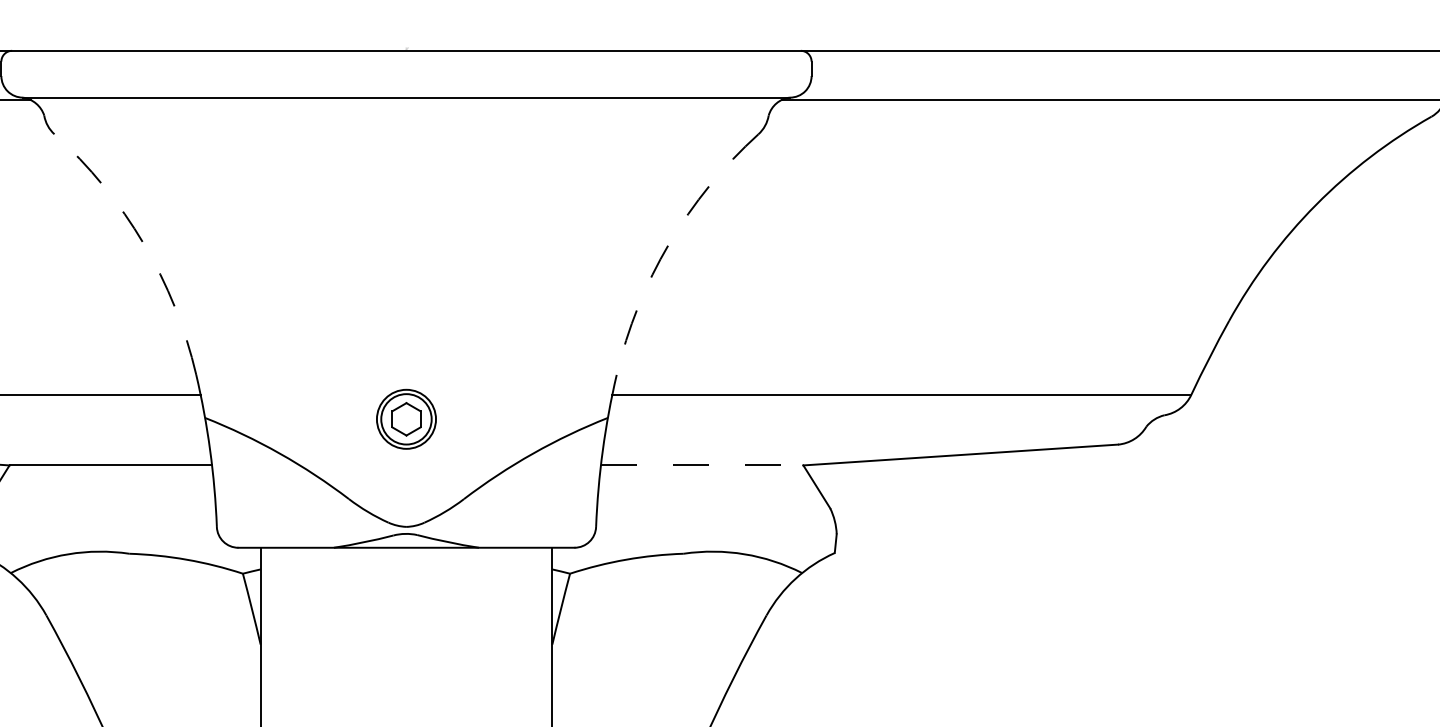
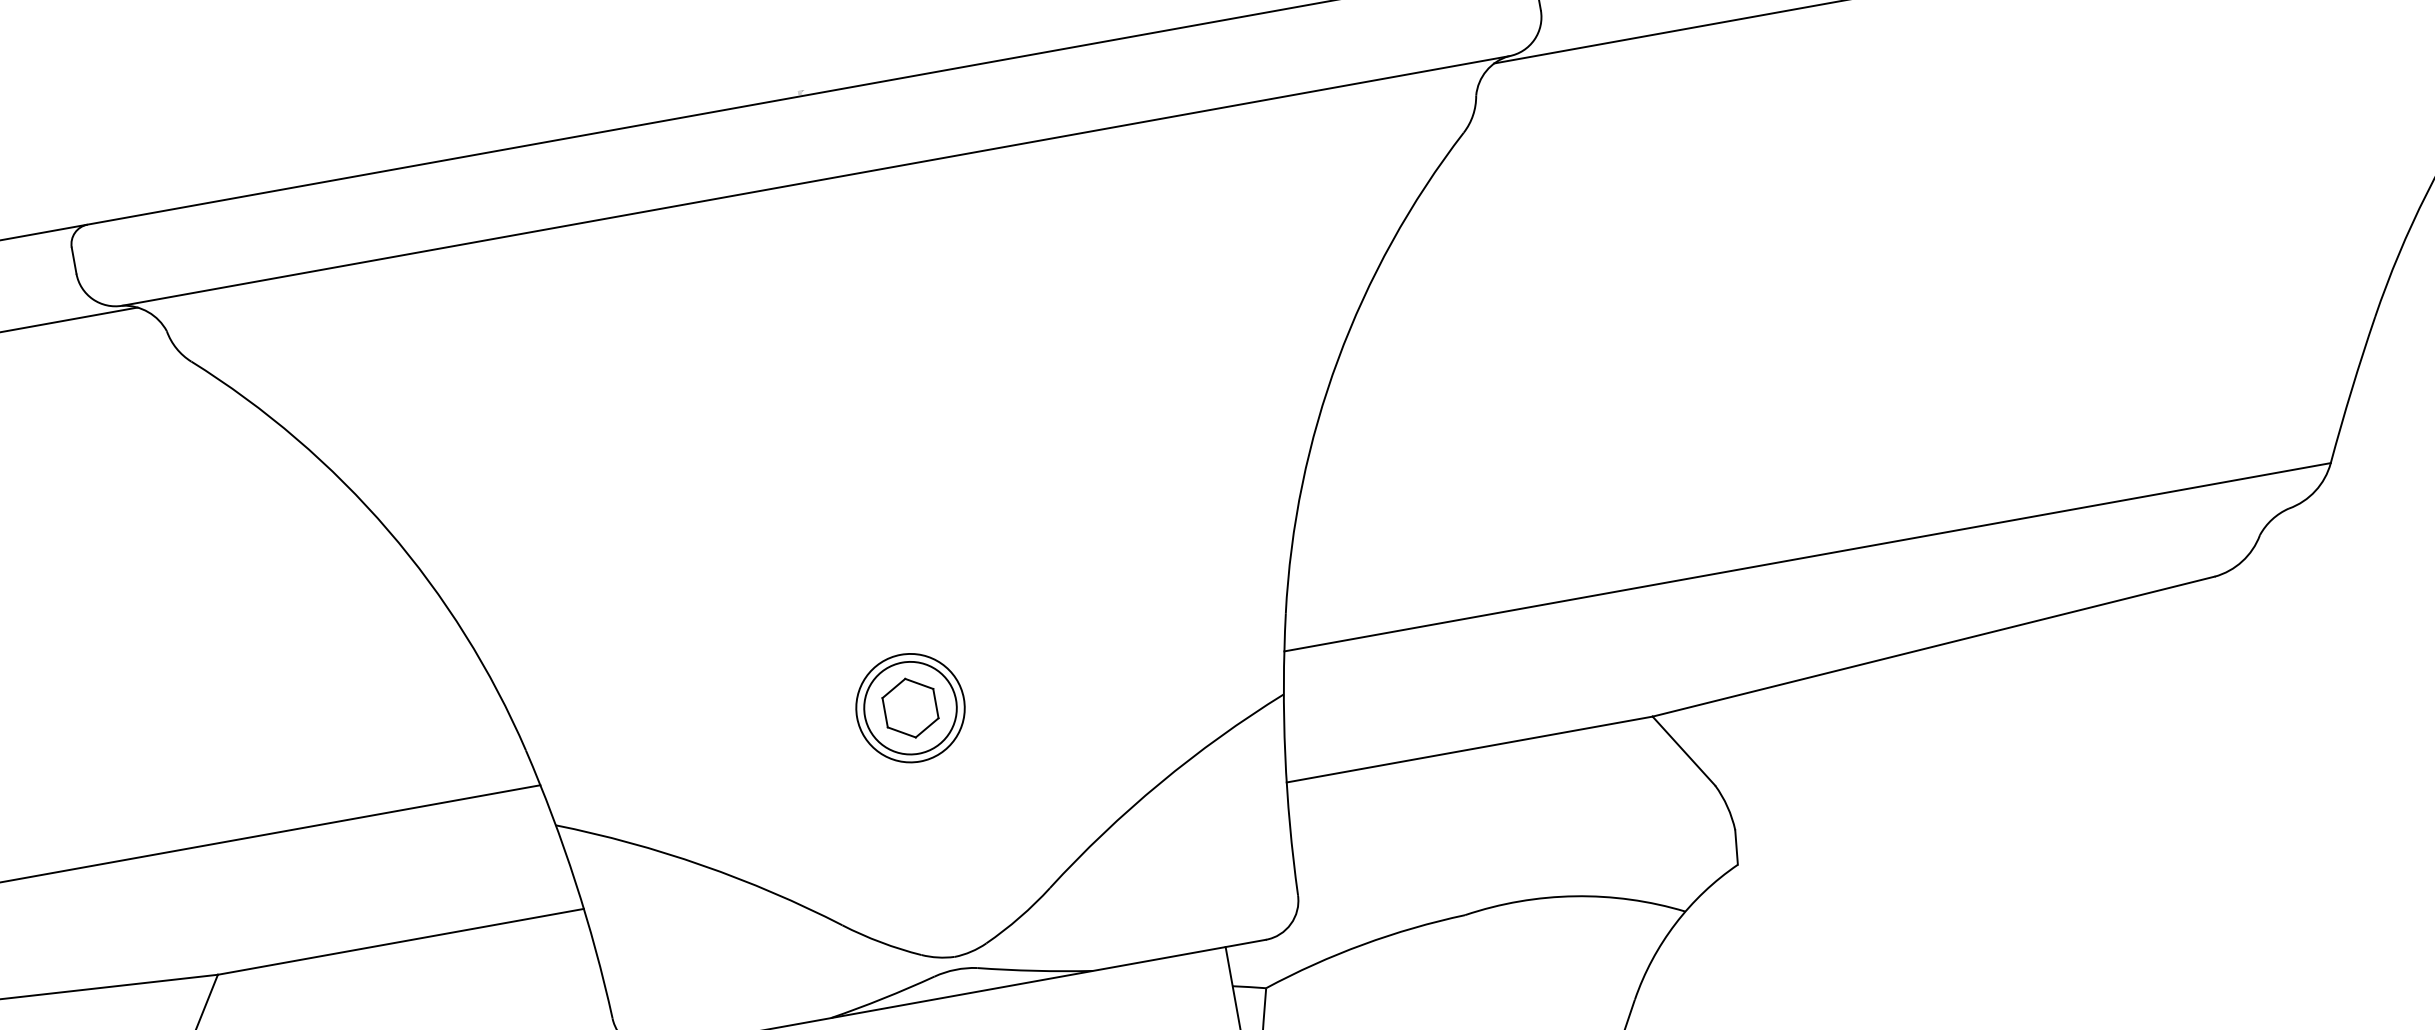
arc: (143, 243) -> (387, 530), dashed -> solid
arc: (669, 243) -> (1338, 359), dashed -> solid
part: (406, 418) -> (910, 706), moved
line: (702, 465) -> (1470, 749), dashed -> solid

